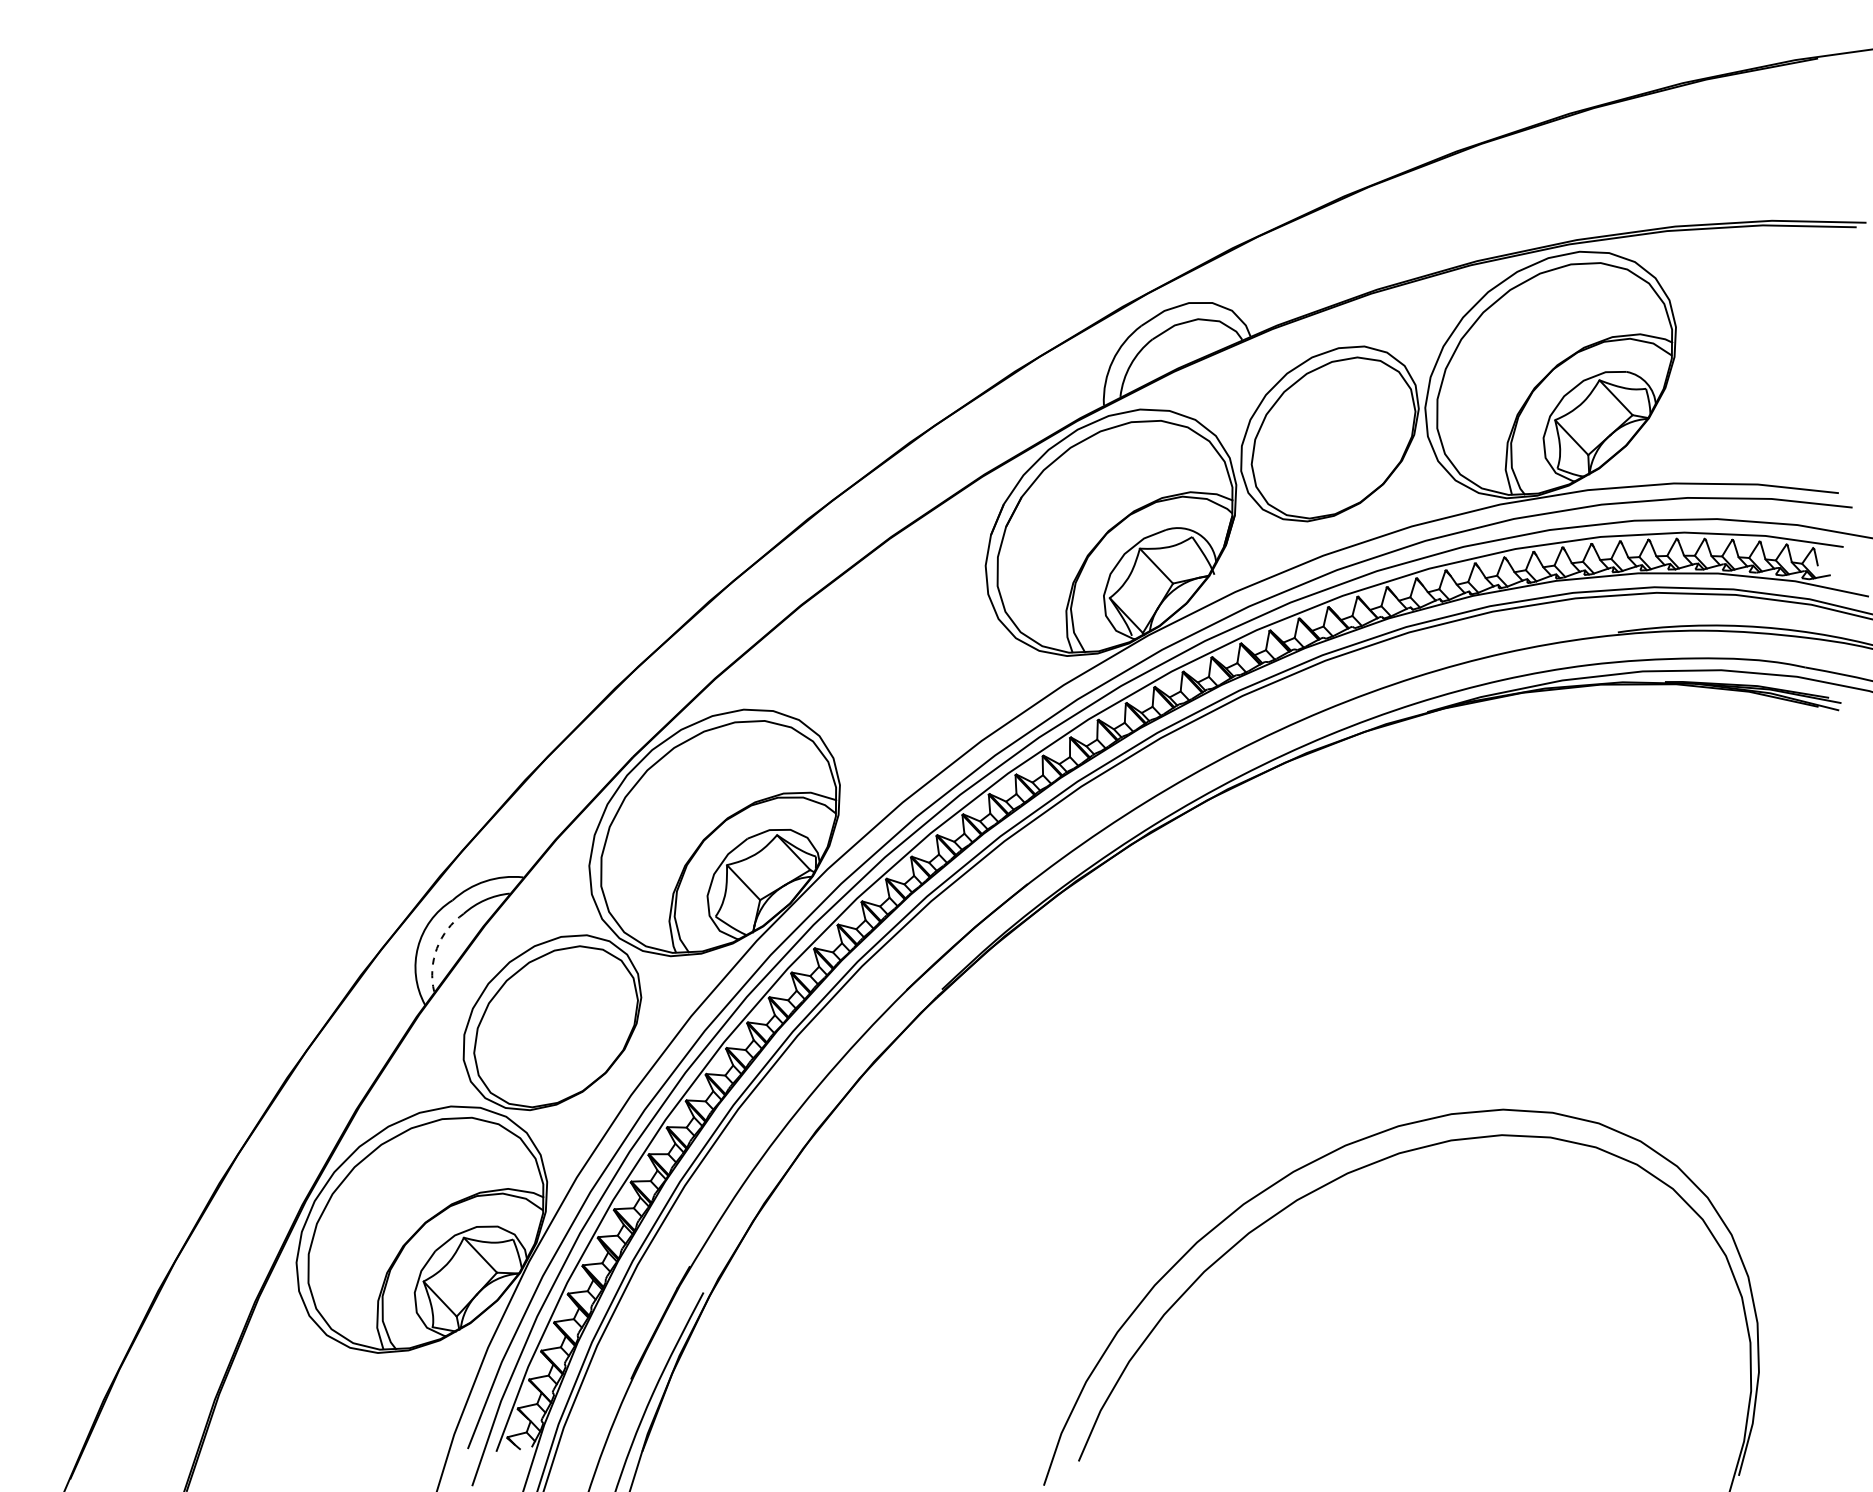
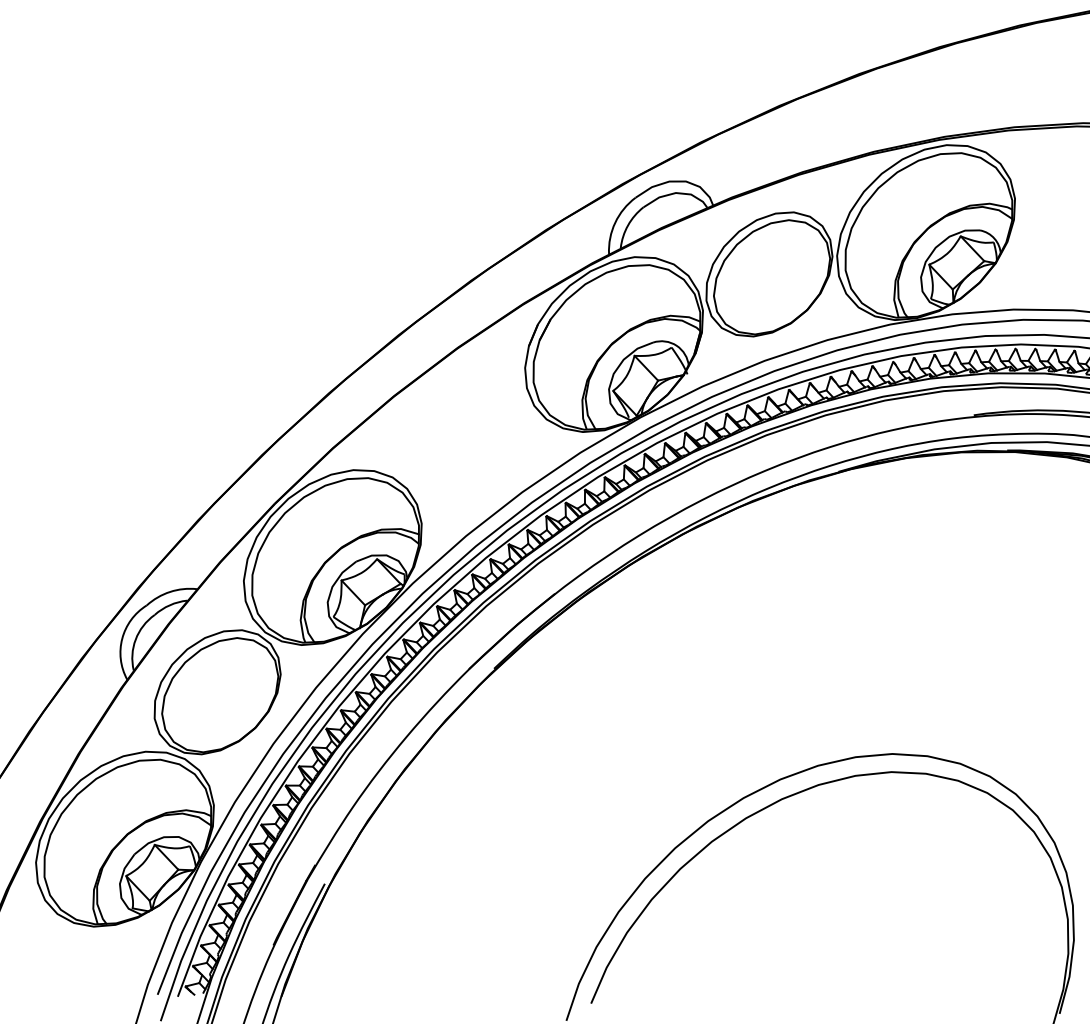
arc: (437, 948) -> (136, 639), dashed -> solid

